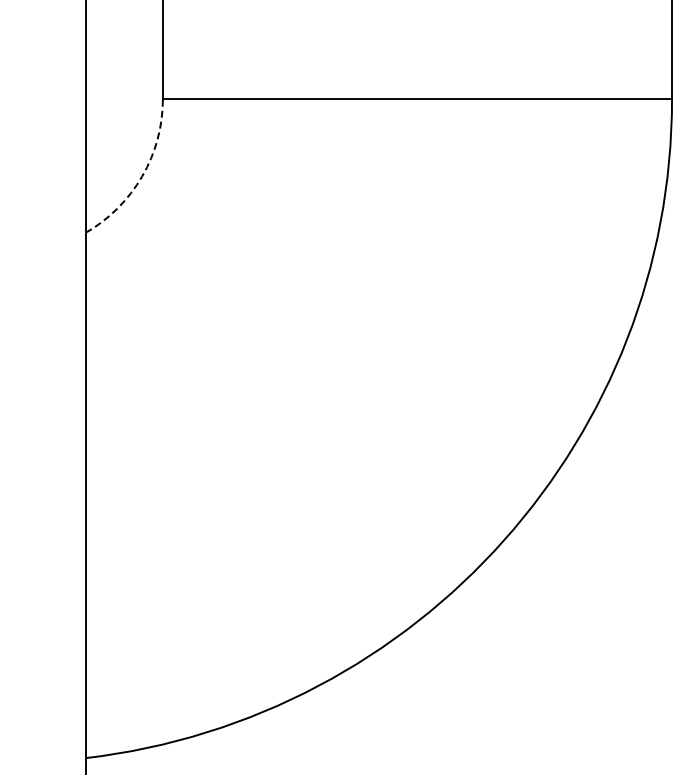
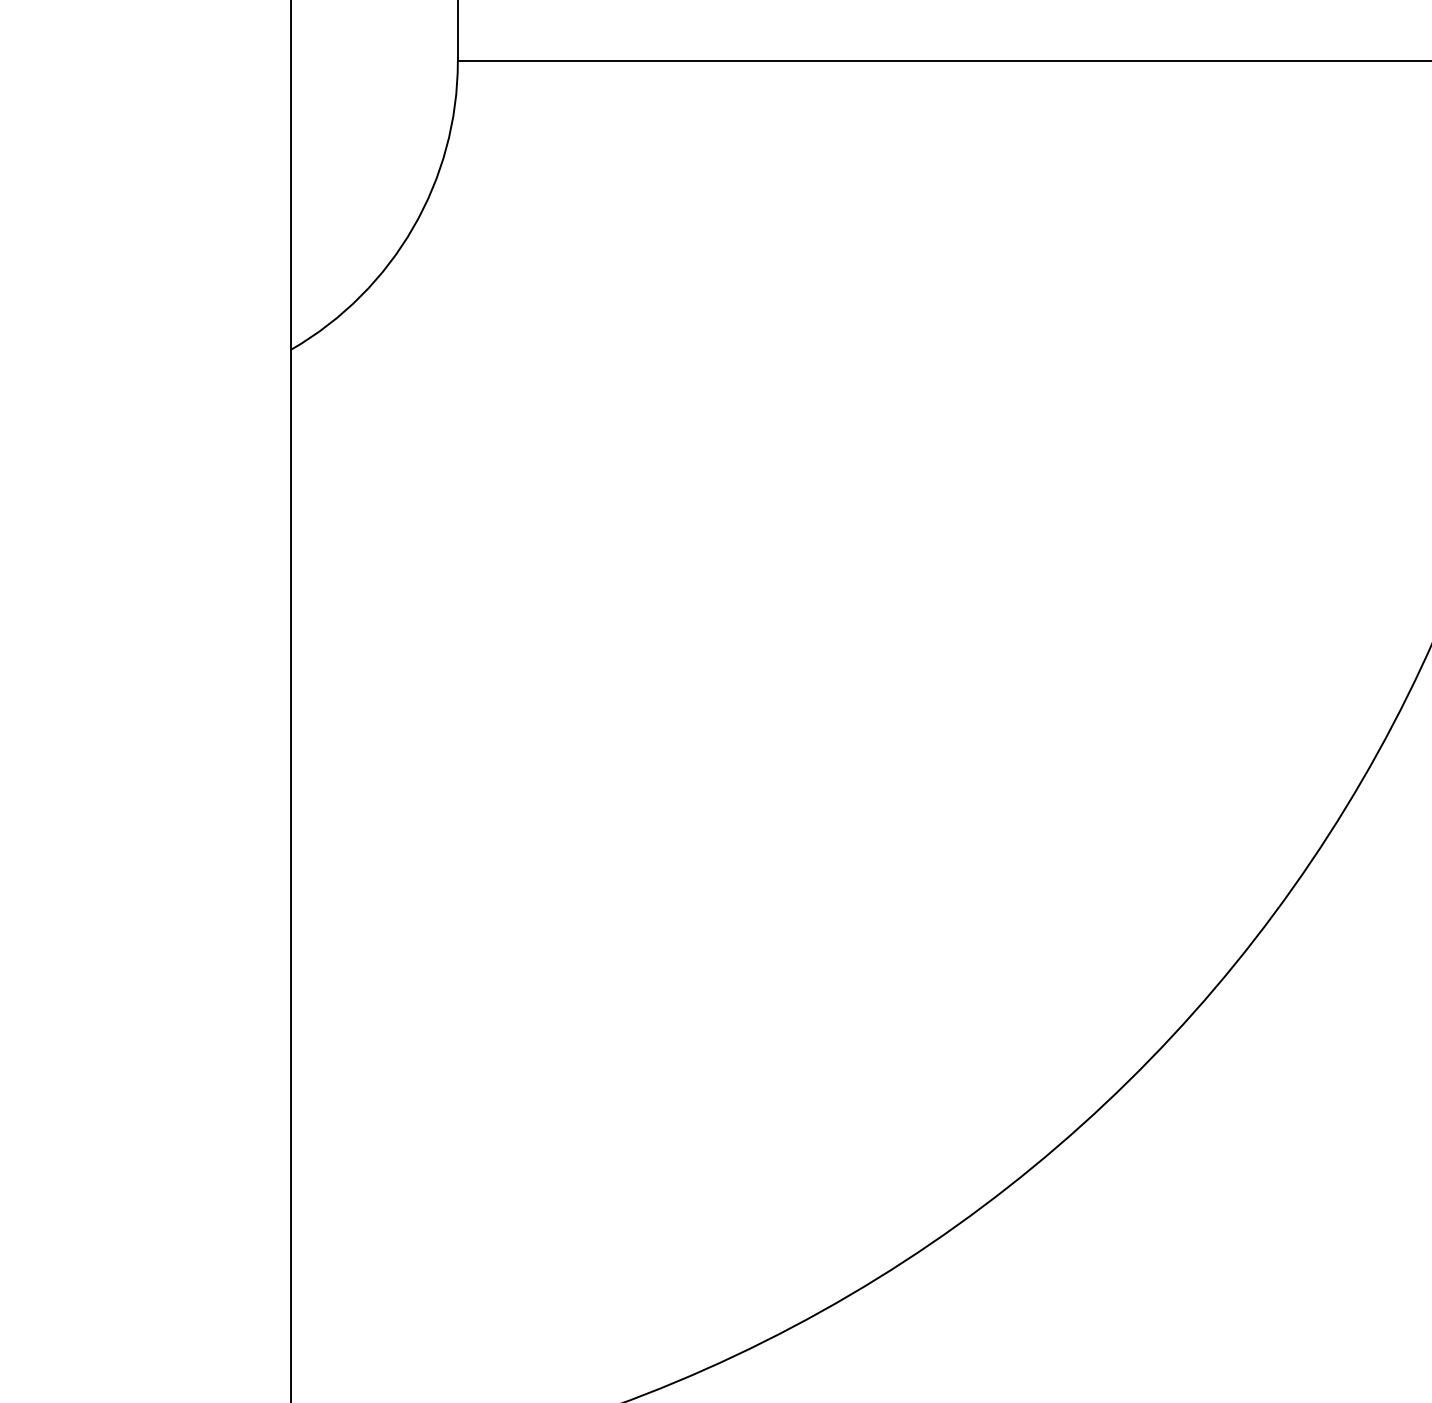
arc: (142, 176) -> (413, 227), dashed -> solid

